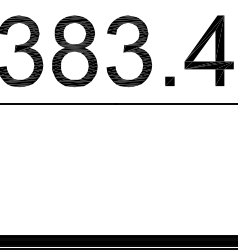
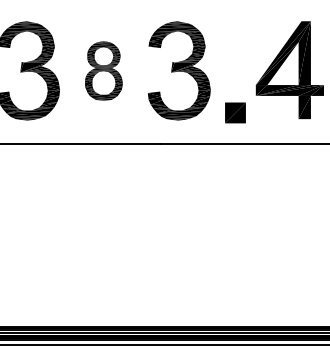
part: (74, 51) -> (103, 71), size x0.6
part: (169, 80) -> (234, 111), size x1.6

